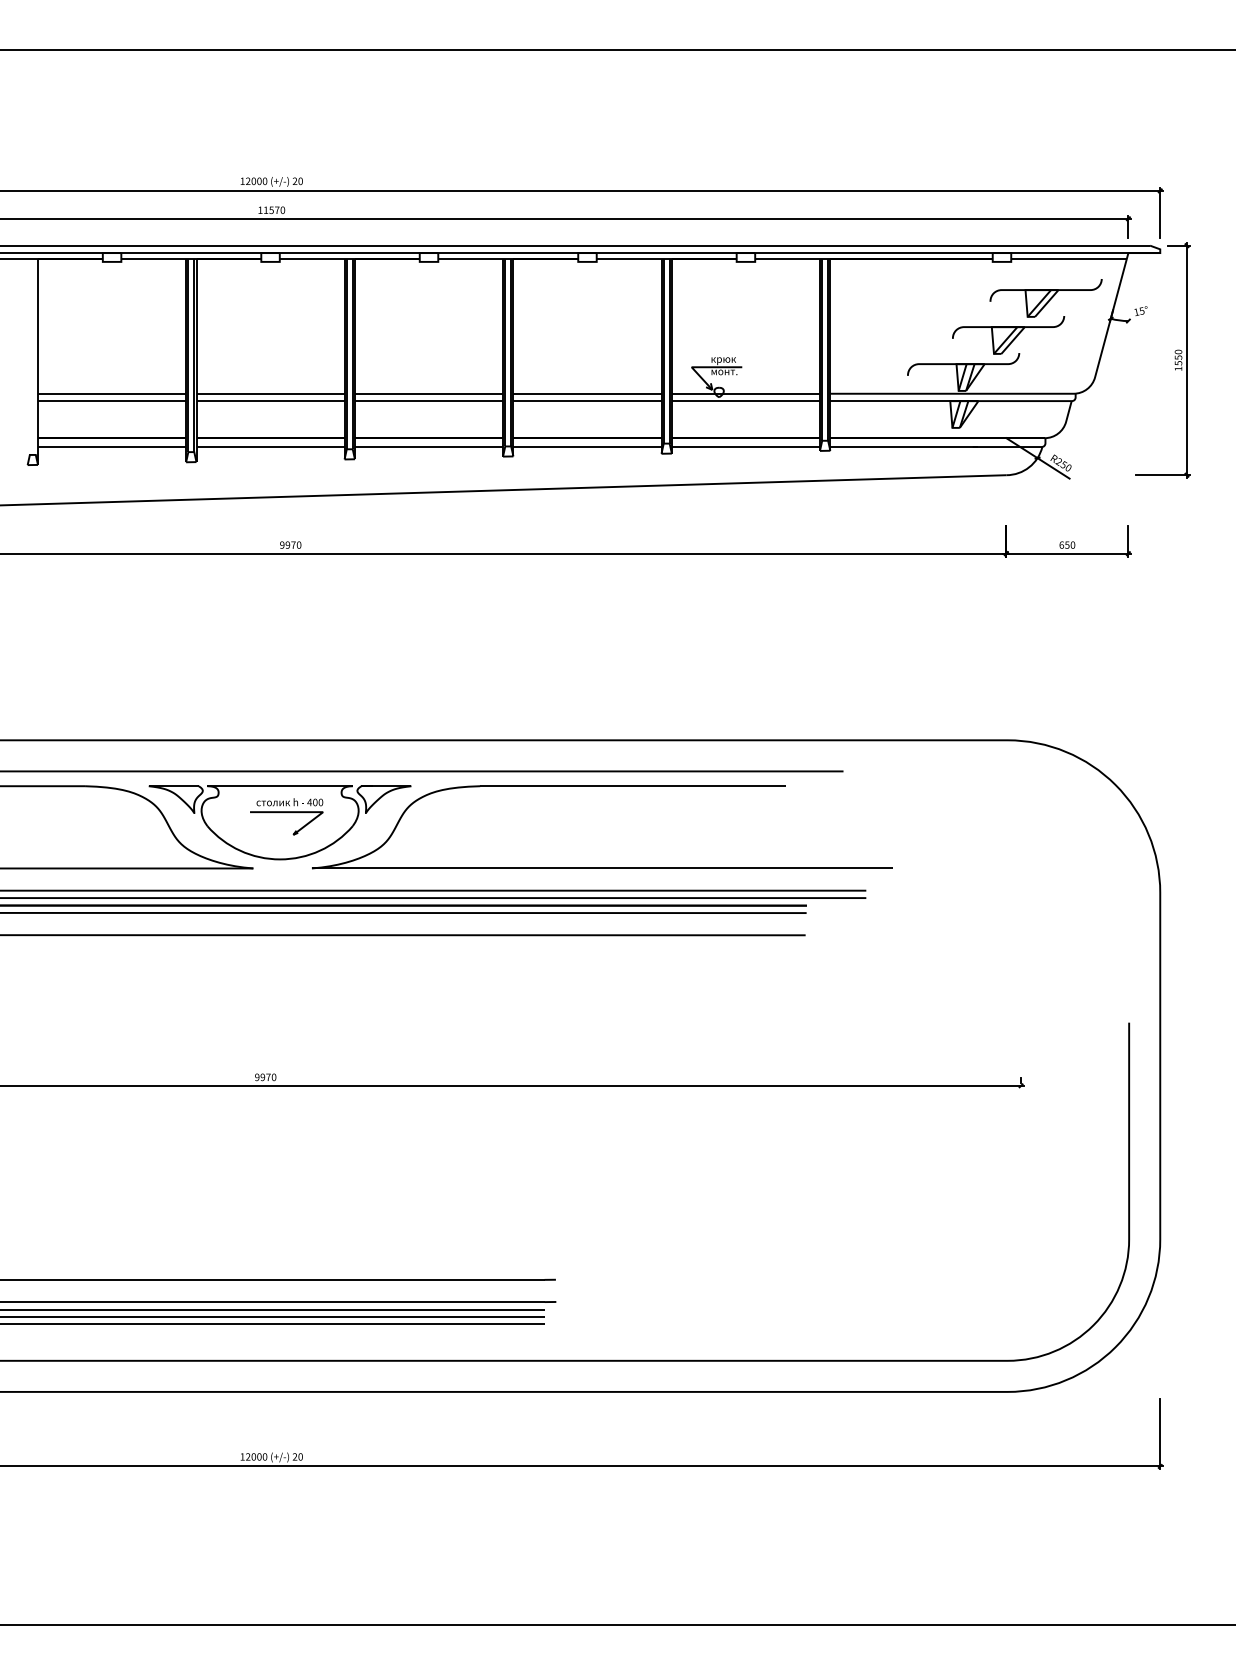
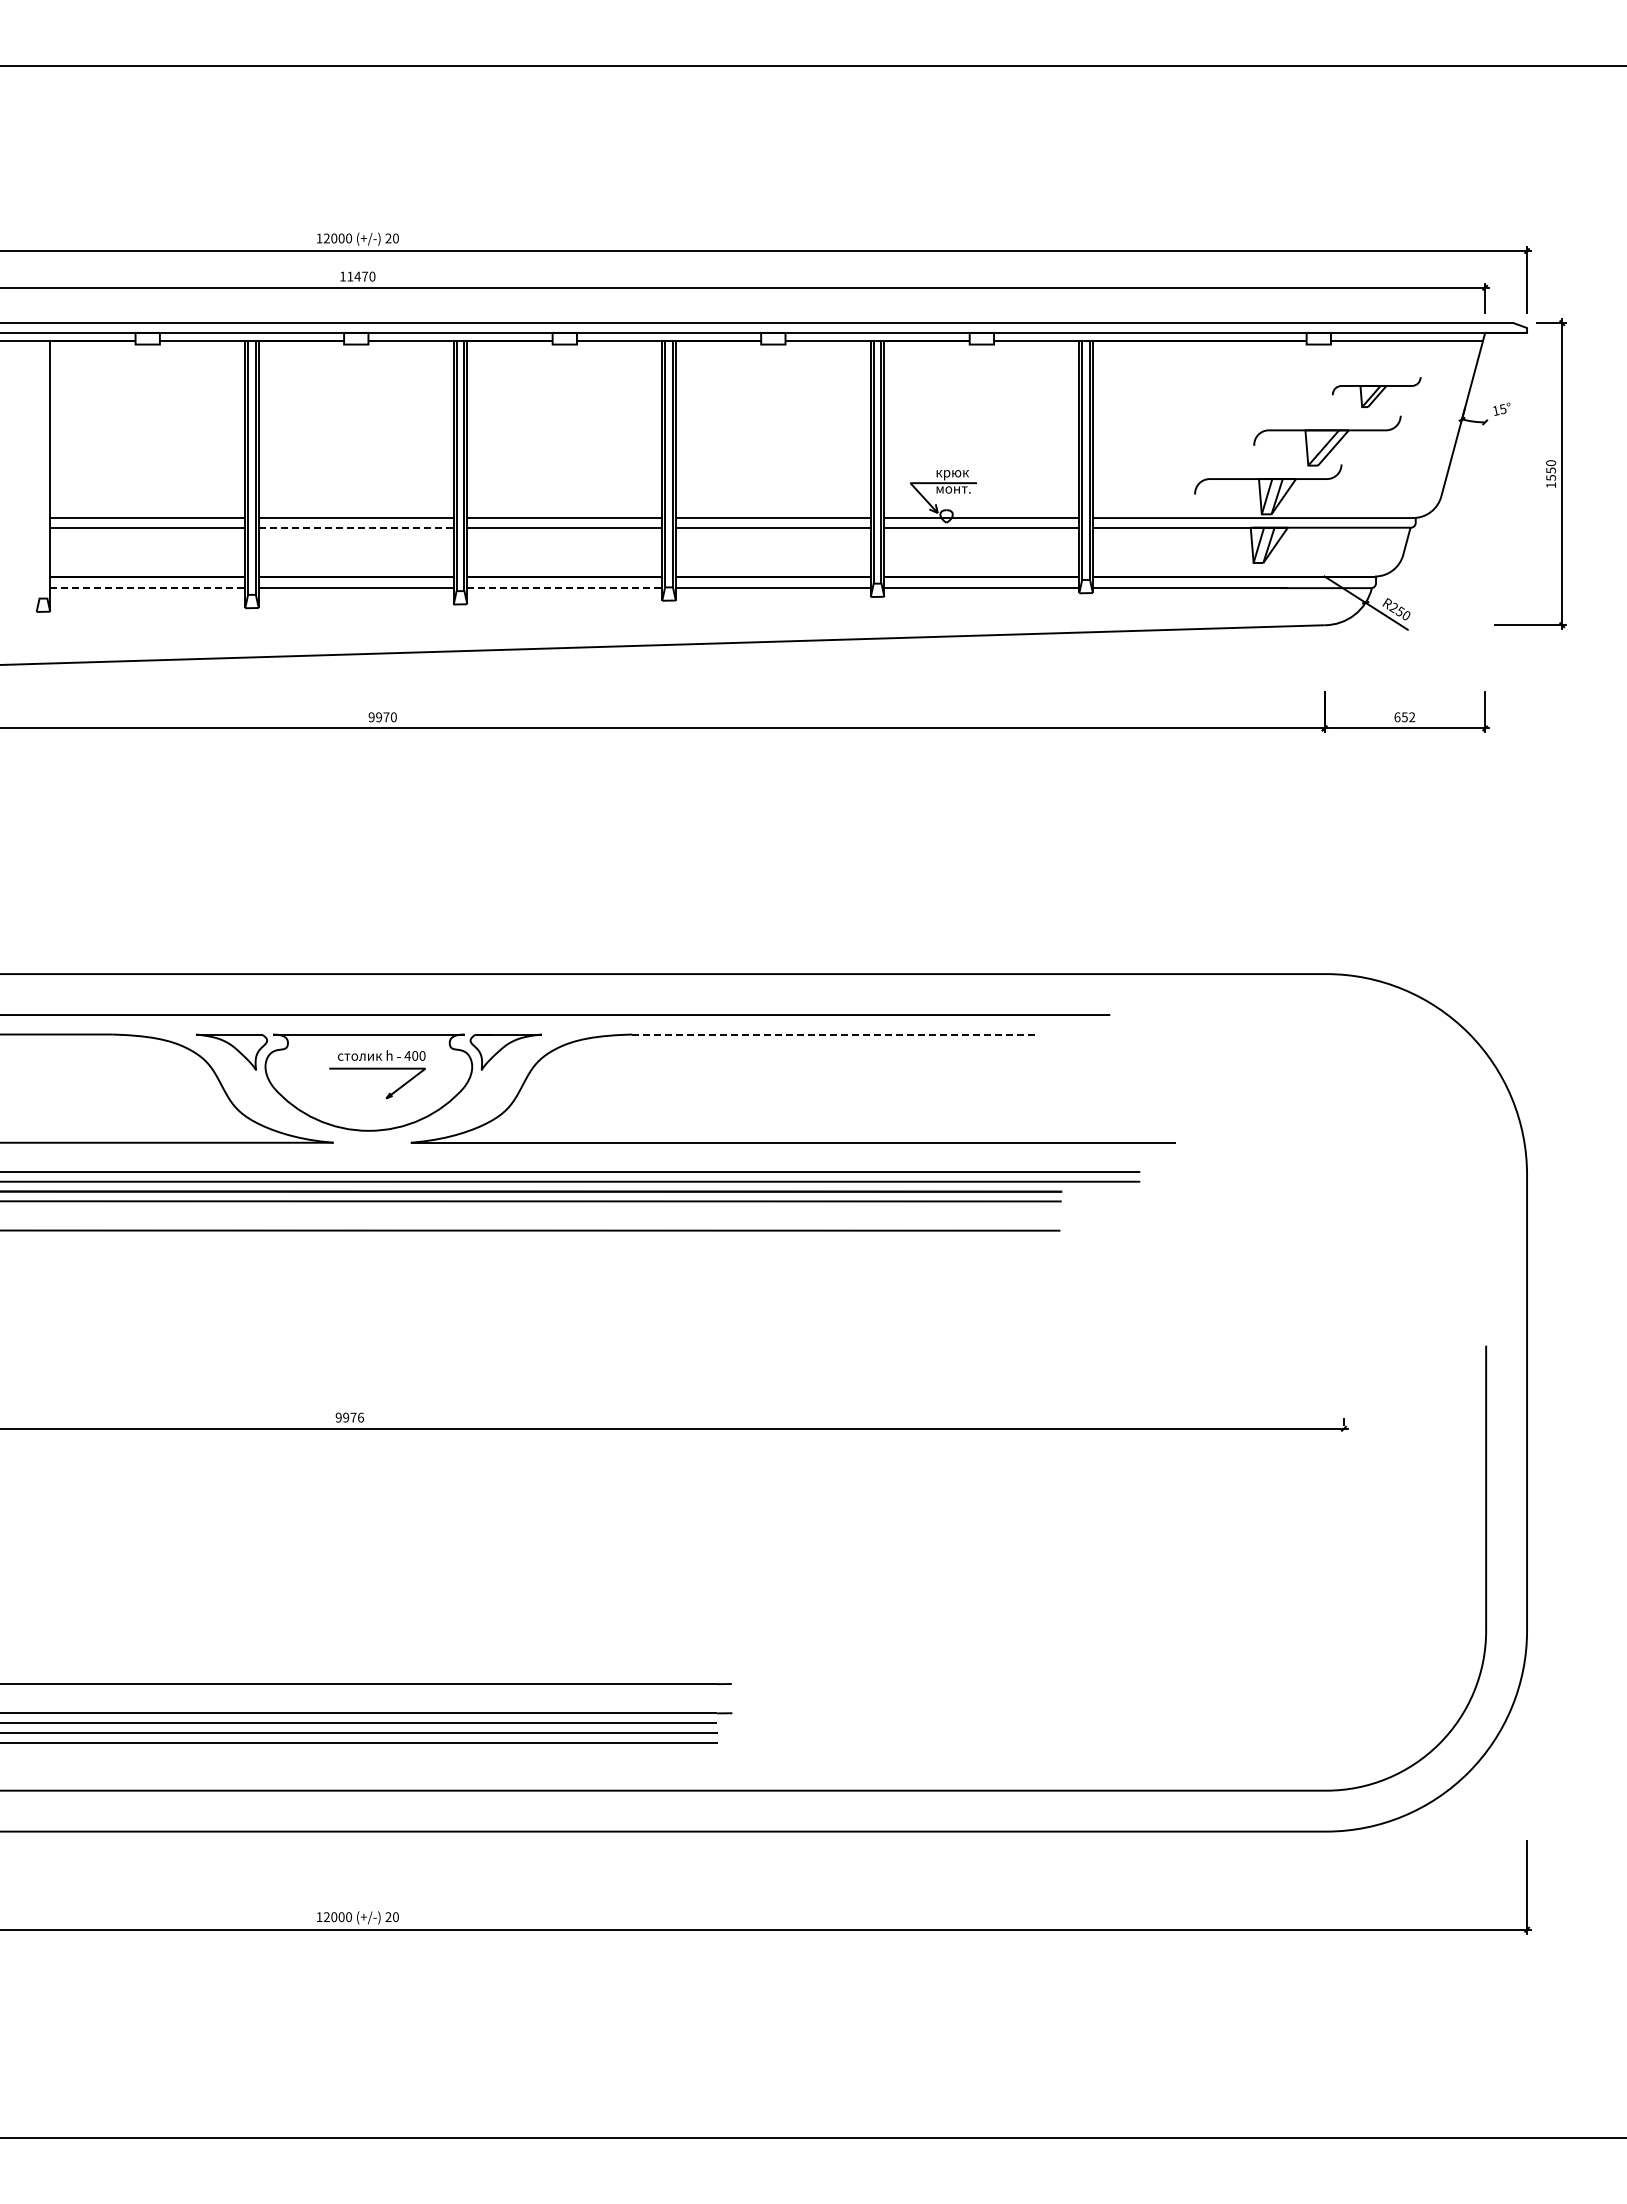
text: (271, 210) -> (357, 276), 11570 -> 11470
part: (1045, 298) -> (1376, 392), size x0.6
line: (270, 400) -> (356, 527), solid -> dashed
line: (112, 447) -> (148, 588), solid -> dashed
line: (429, 447) -> (565, 588), solid -> dashed
text: (1073, 545) -> (1412, 717), 650 -> 652
line: (633, 786) -> (833, 1034), solid -> dashed
text: (273, 1077) -> (360, 1417), 9970 -> 9976

